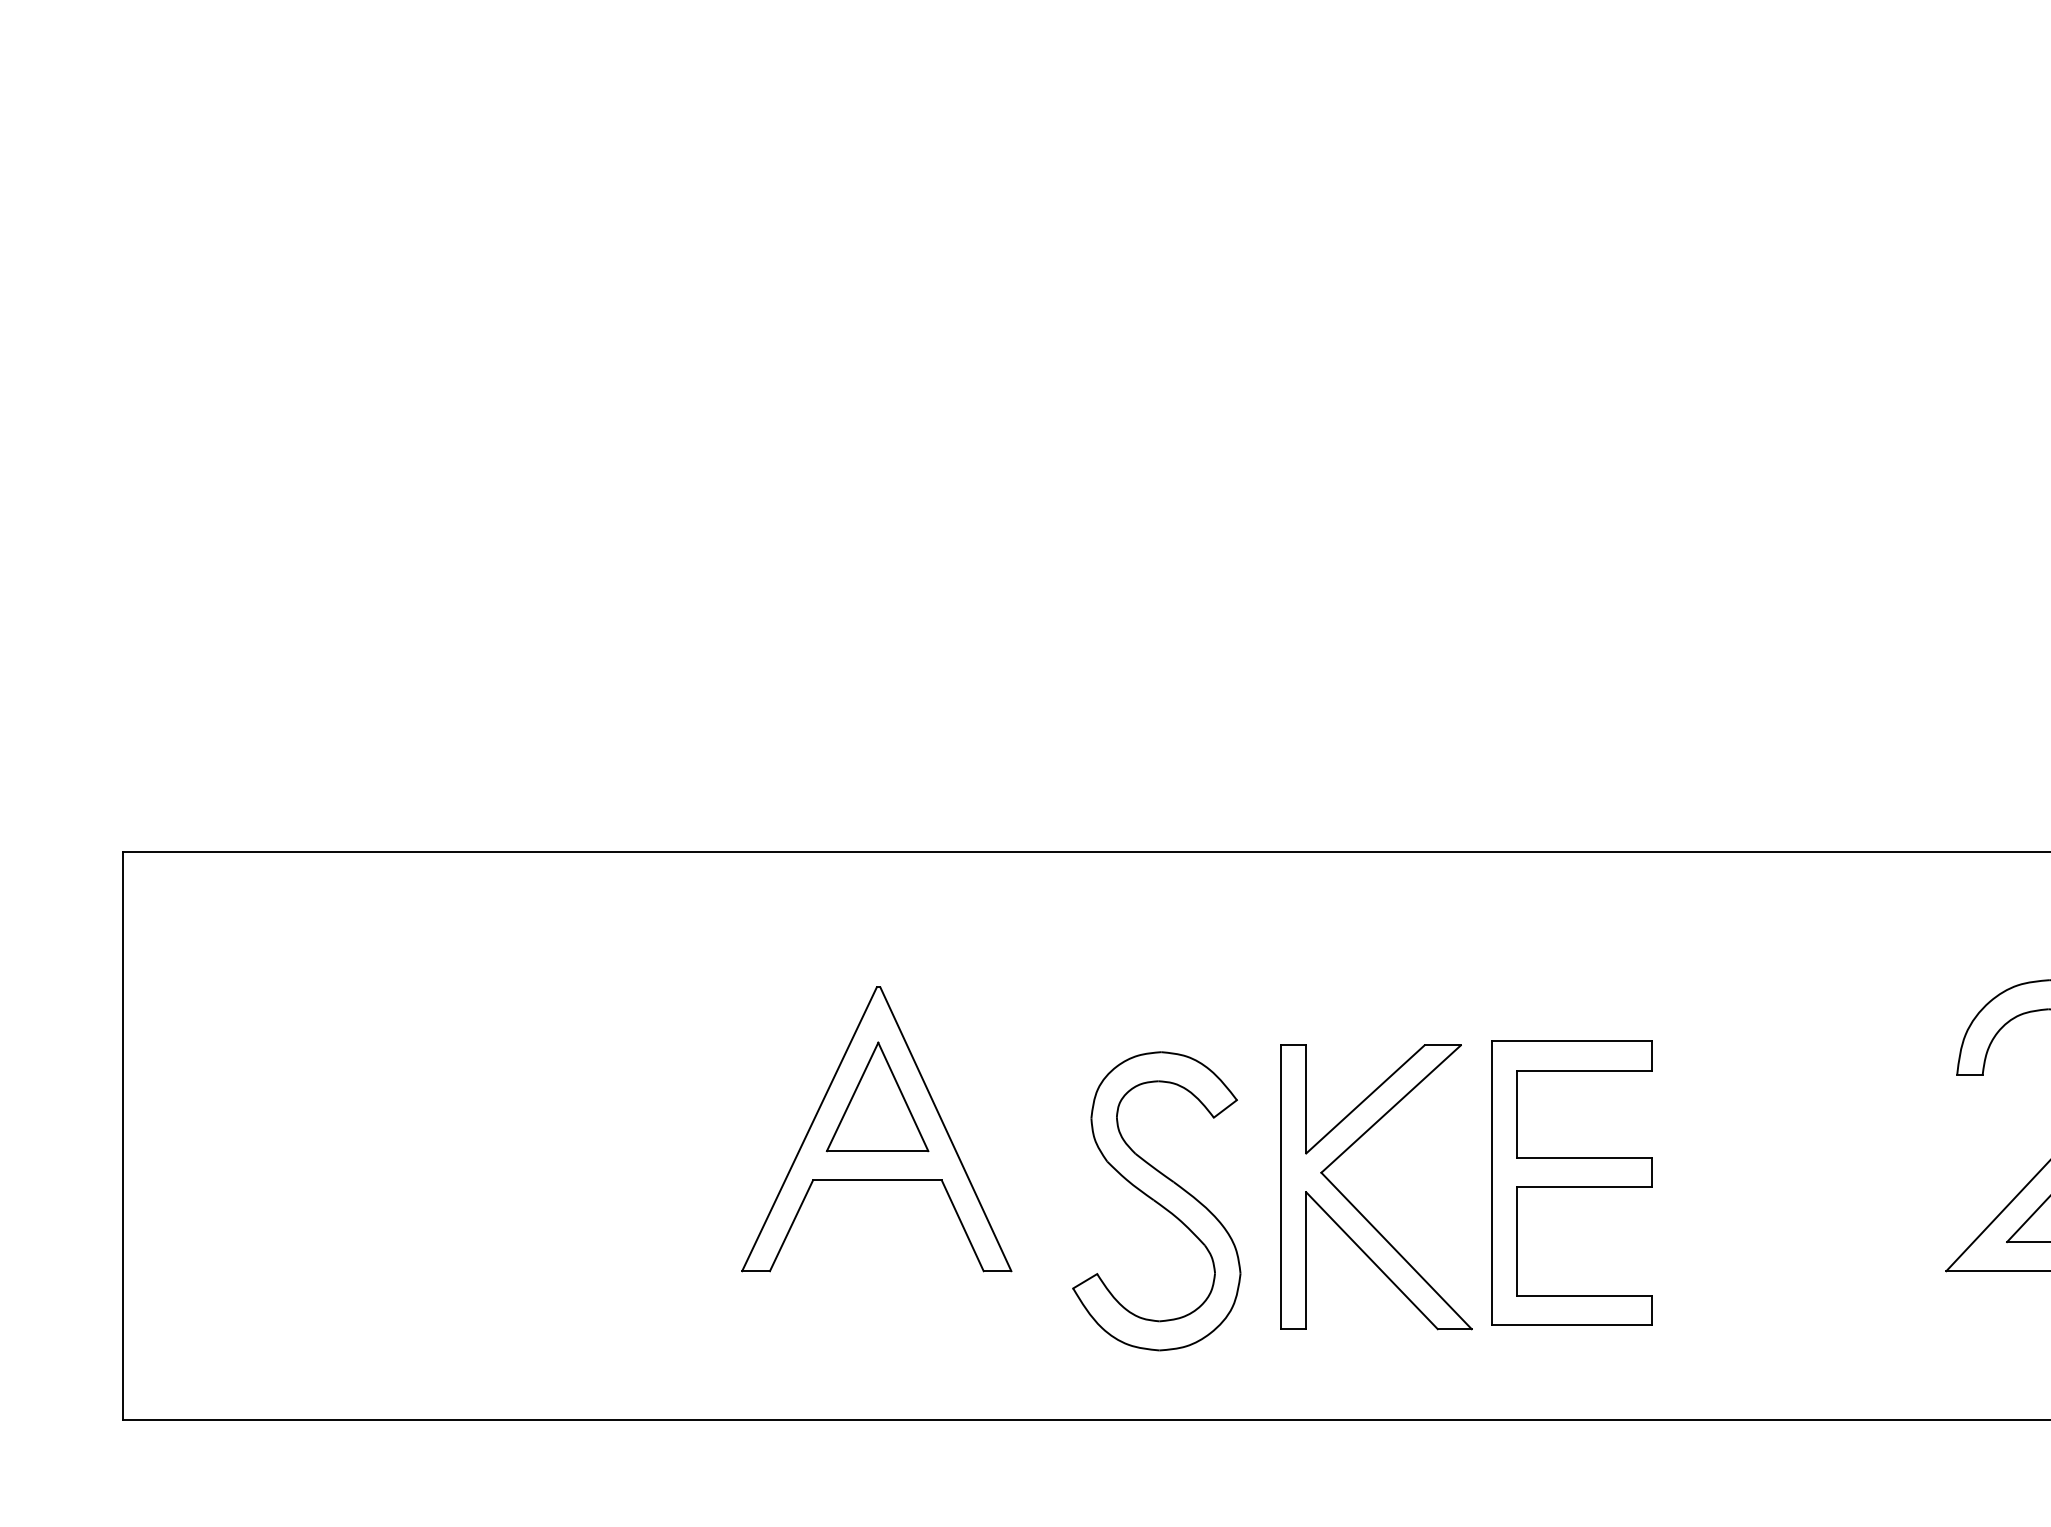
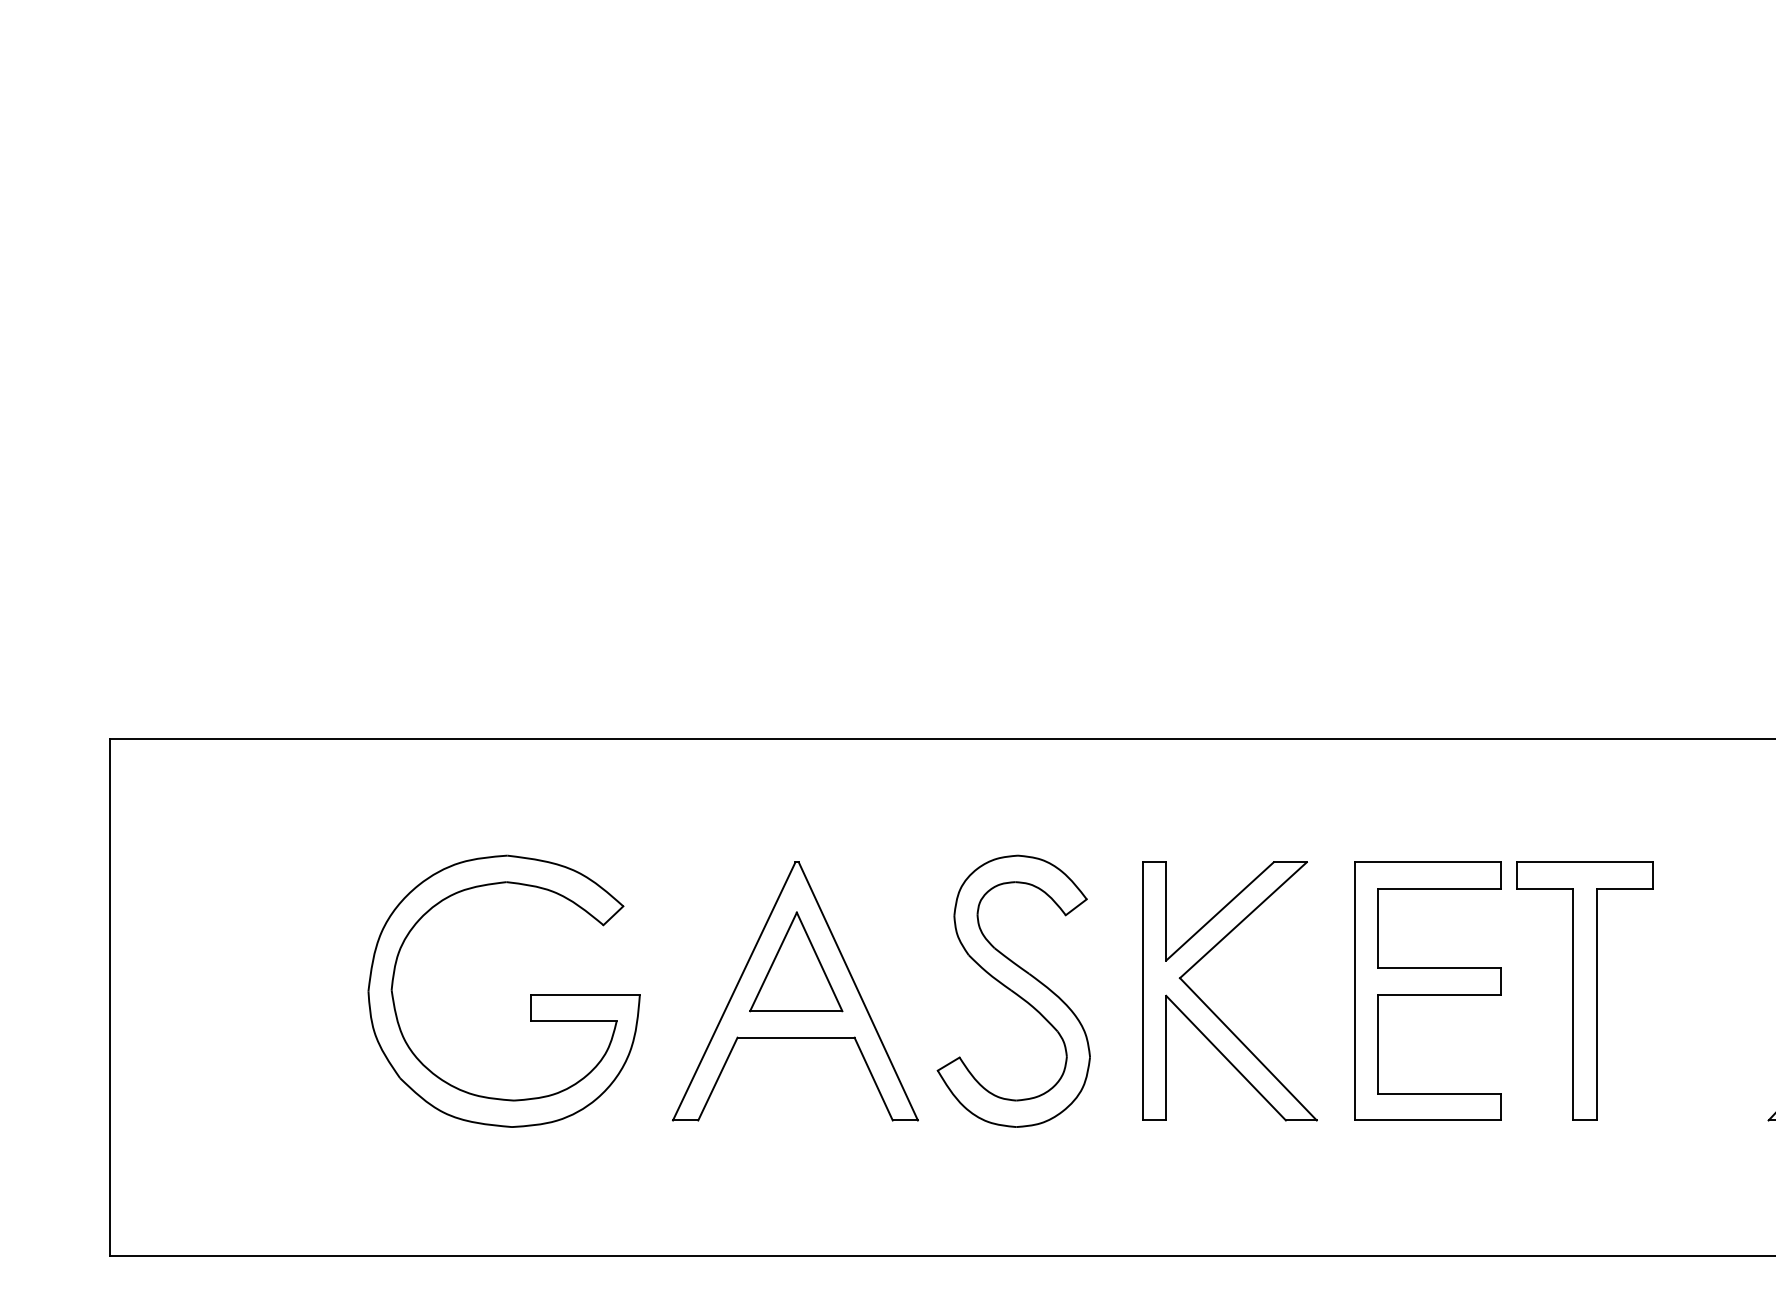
part: (1744, 1128) -> (1585, 990), added
part: (585, 1132) -> (530, 994), added
part: (1571, 1182) -> (1427, 990), moved
part: (1156, 1201) -> (1013, 991), moved
part: (1356, 1207) -> (1211, 1009), moved

